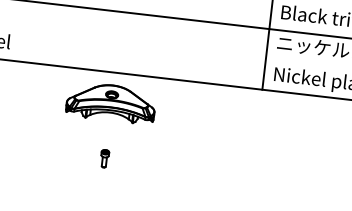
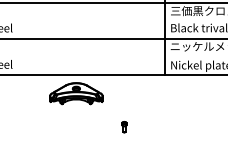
part: (104, 159) -> (124, 127), moved

